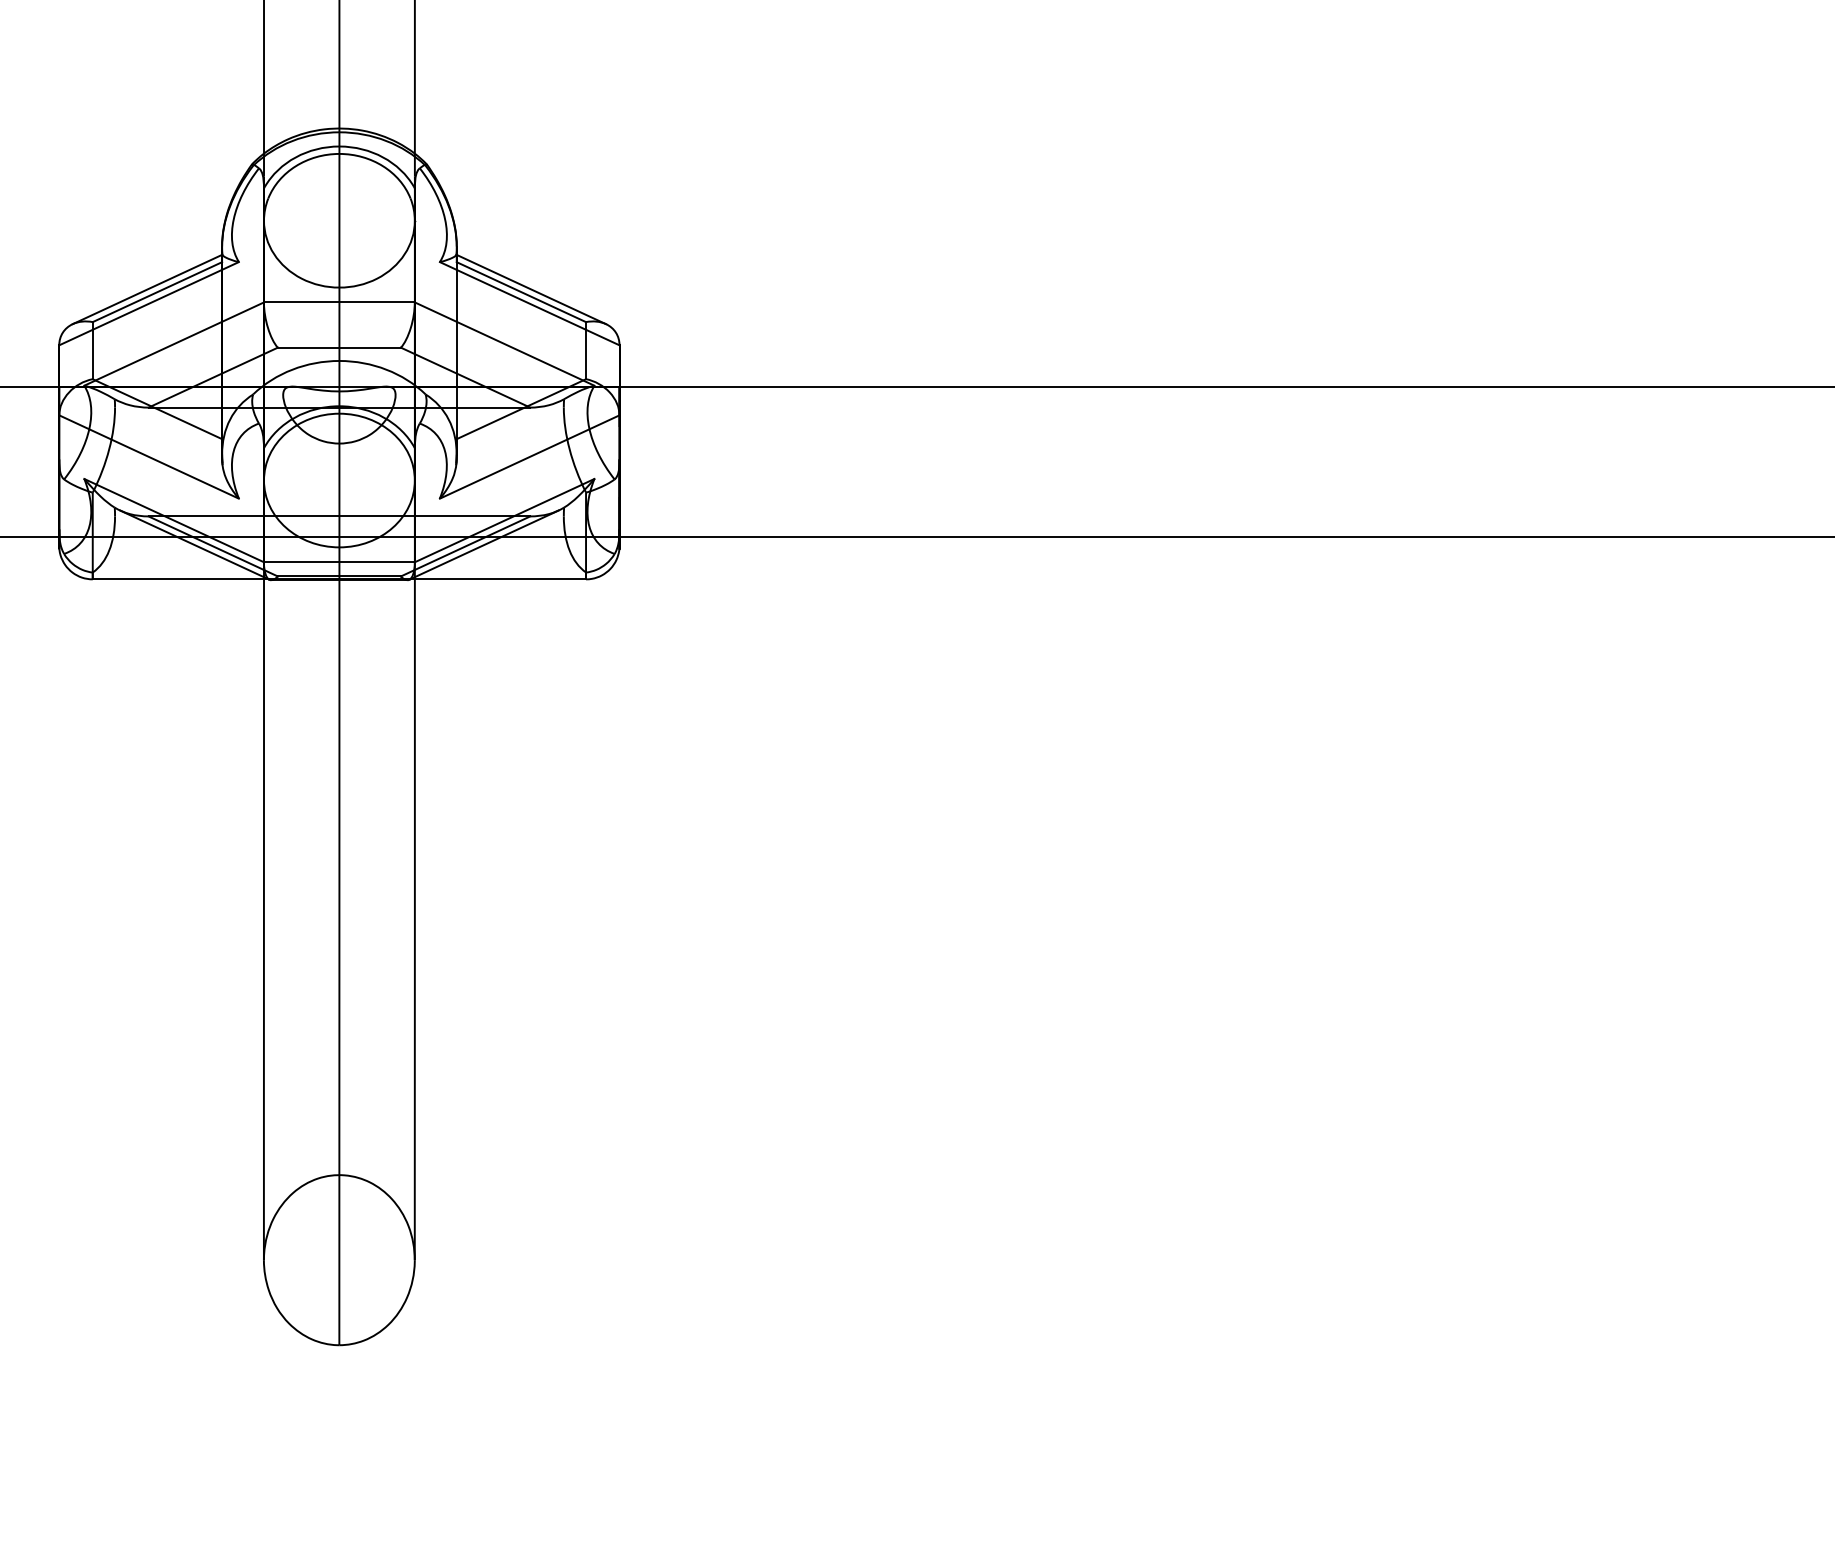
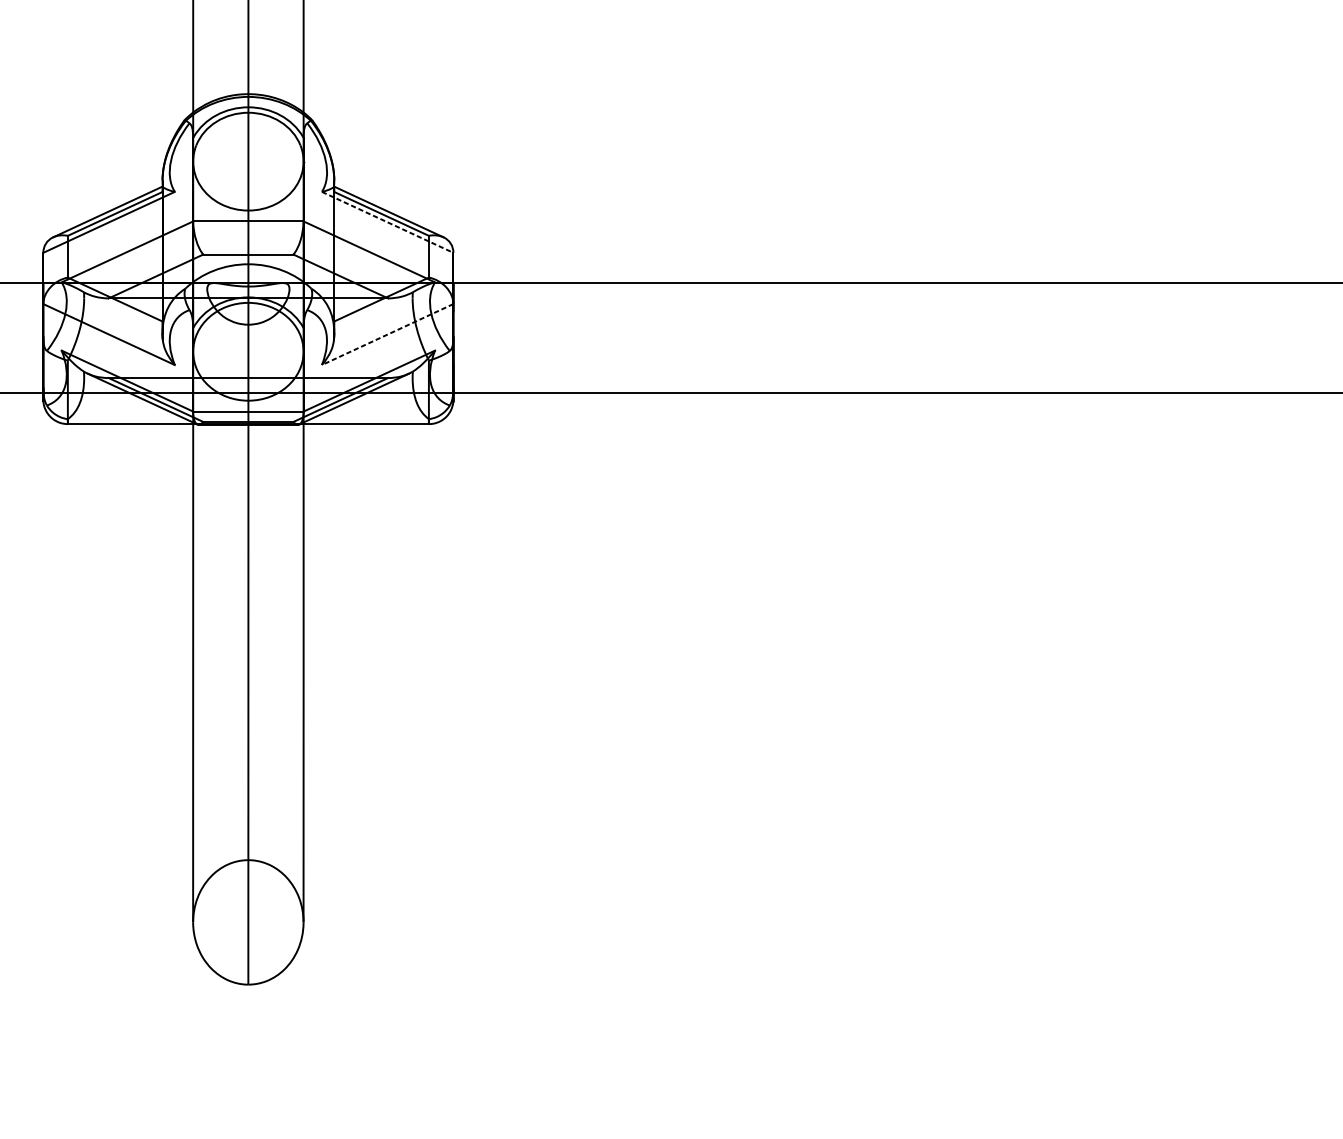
line: (529, 303) -> (387, 222), solid -> dashed
line: (529, 457) -> (387, 334), solid -> dashed

